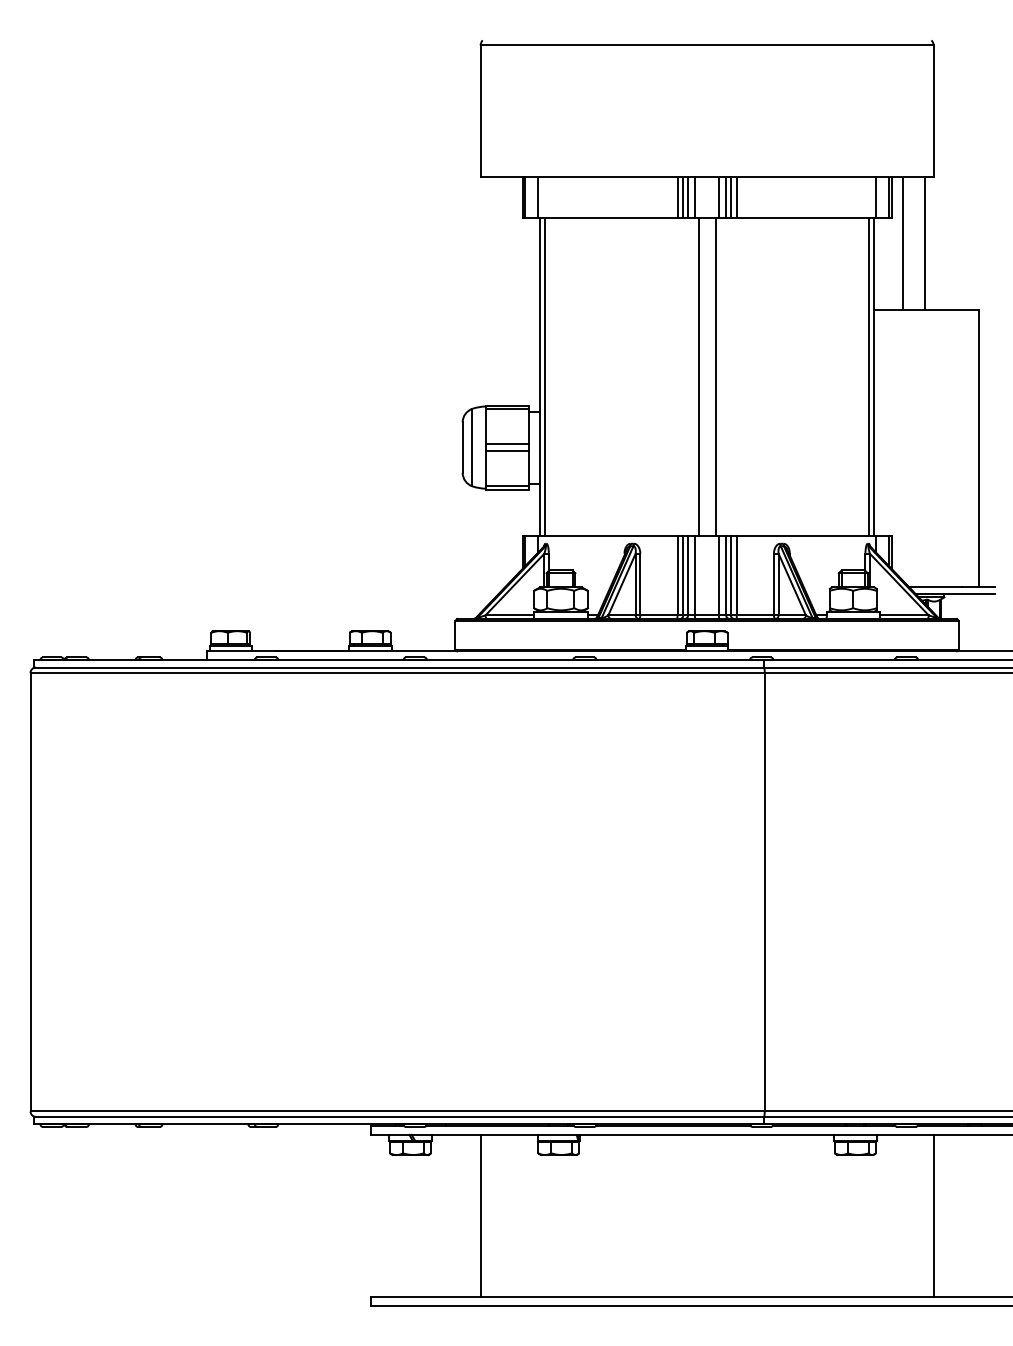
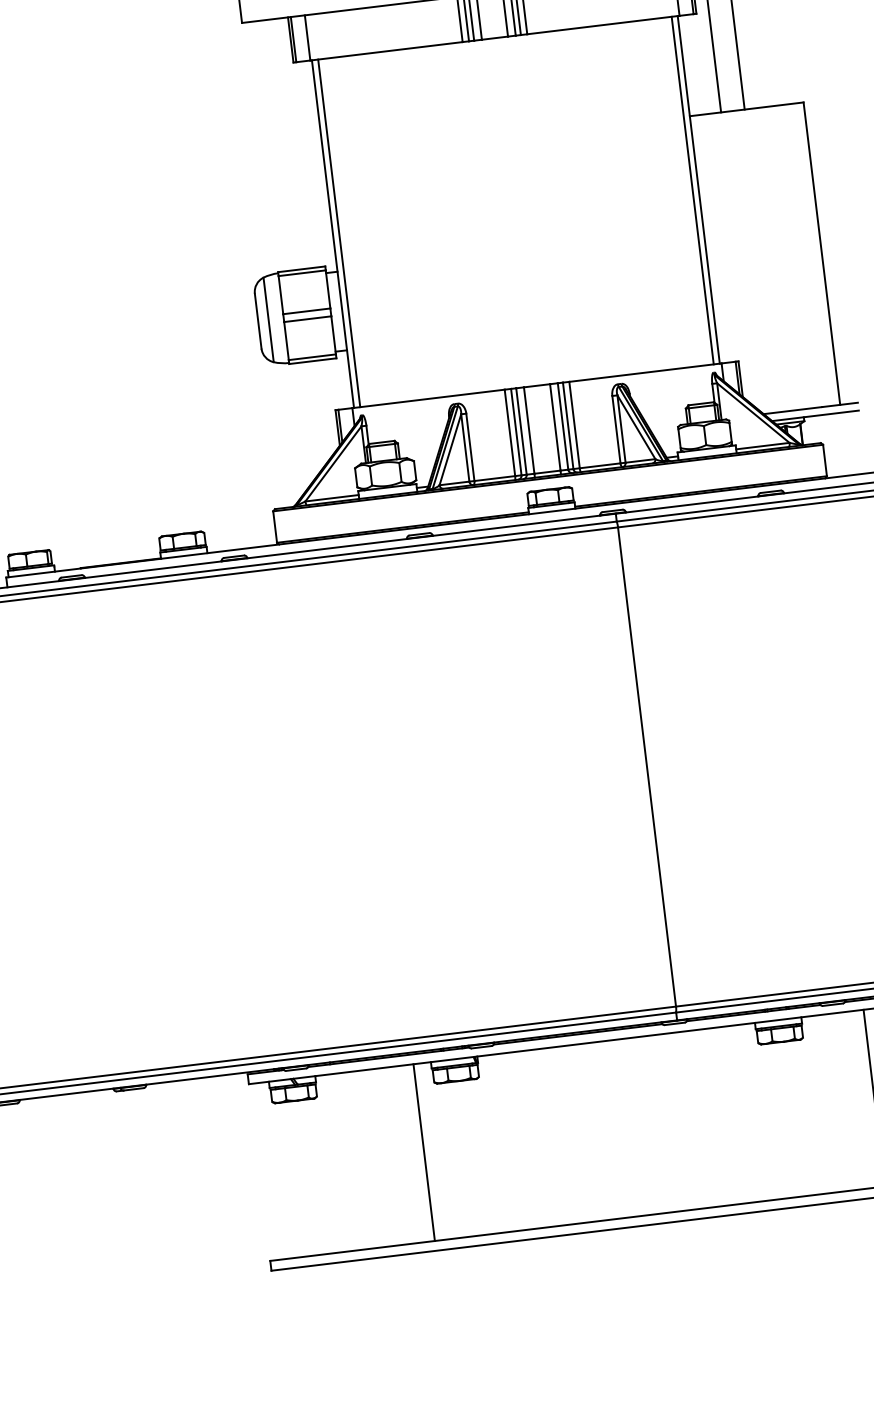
line: (698, 377) -> (506, 213), removed
line: (716, 377) -> (526, 211), removed
line: (480, 1215) -> (424, 1152), moved

